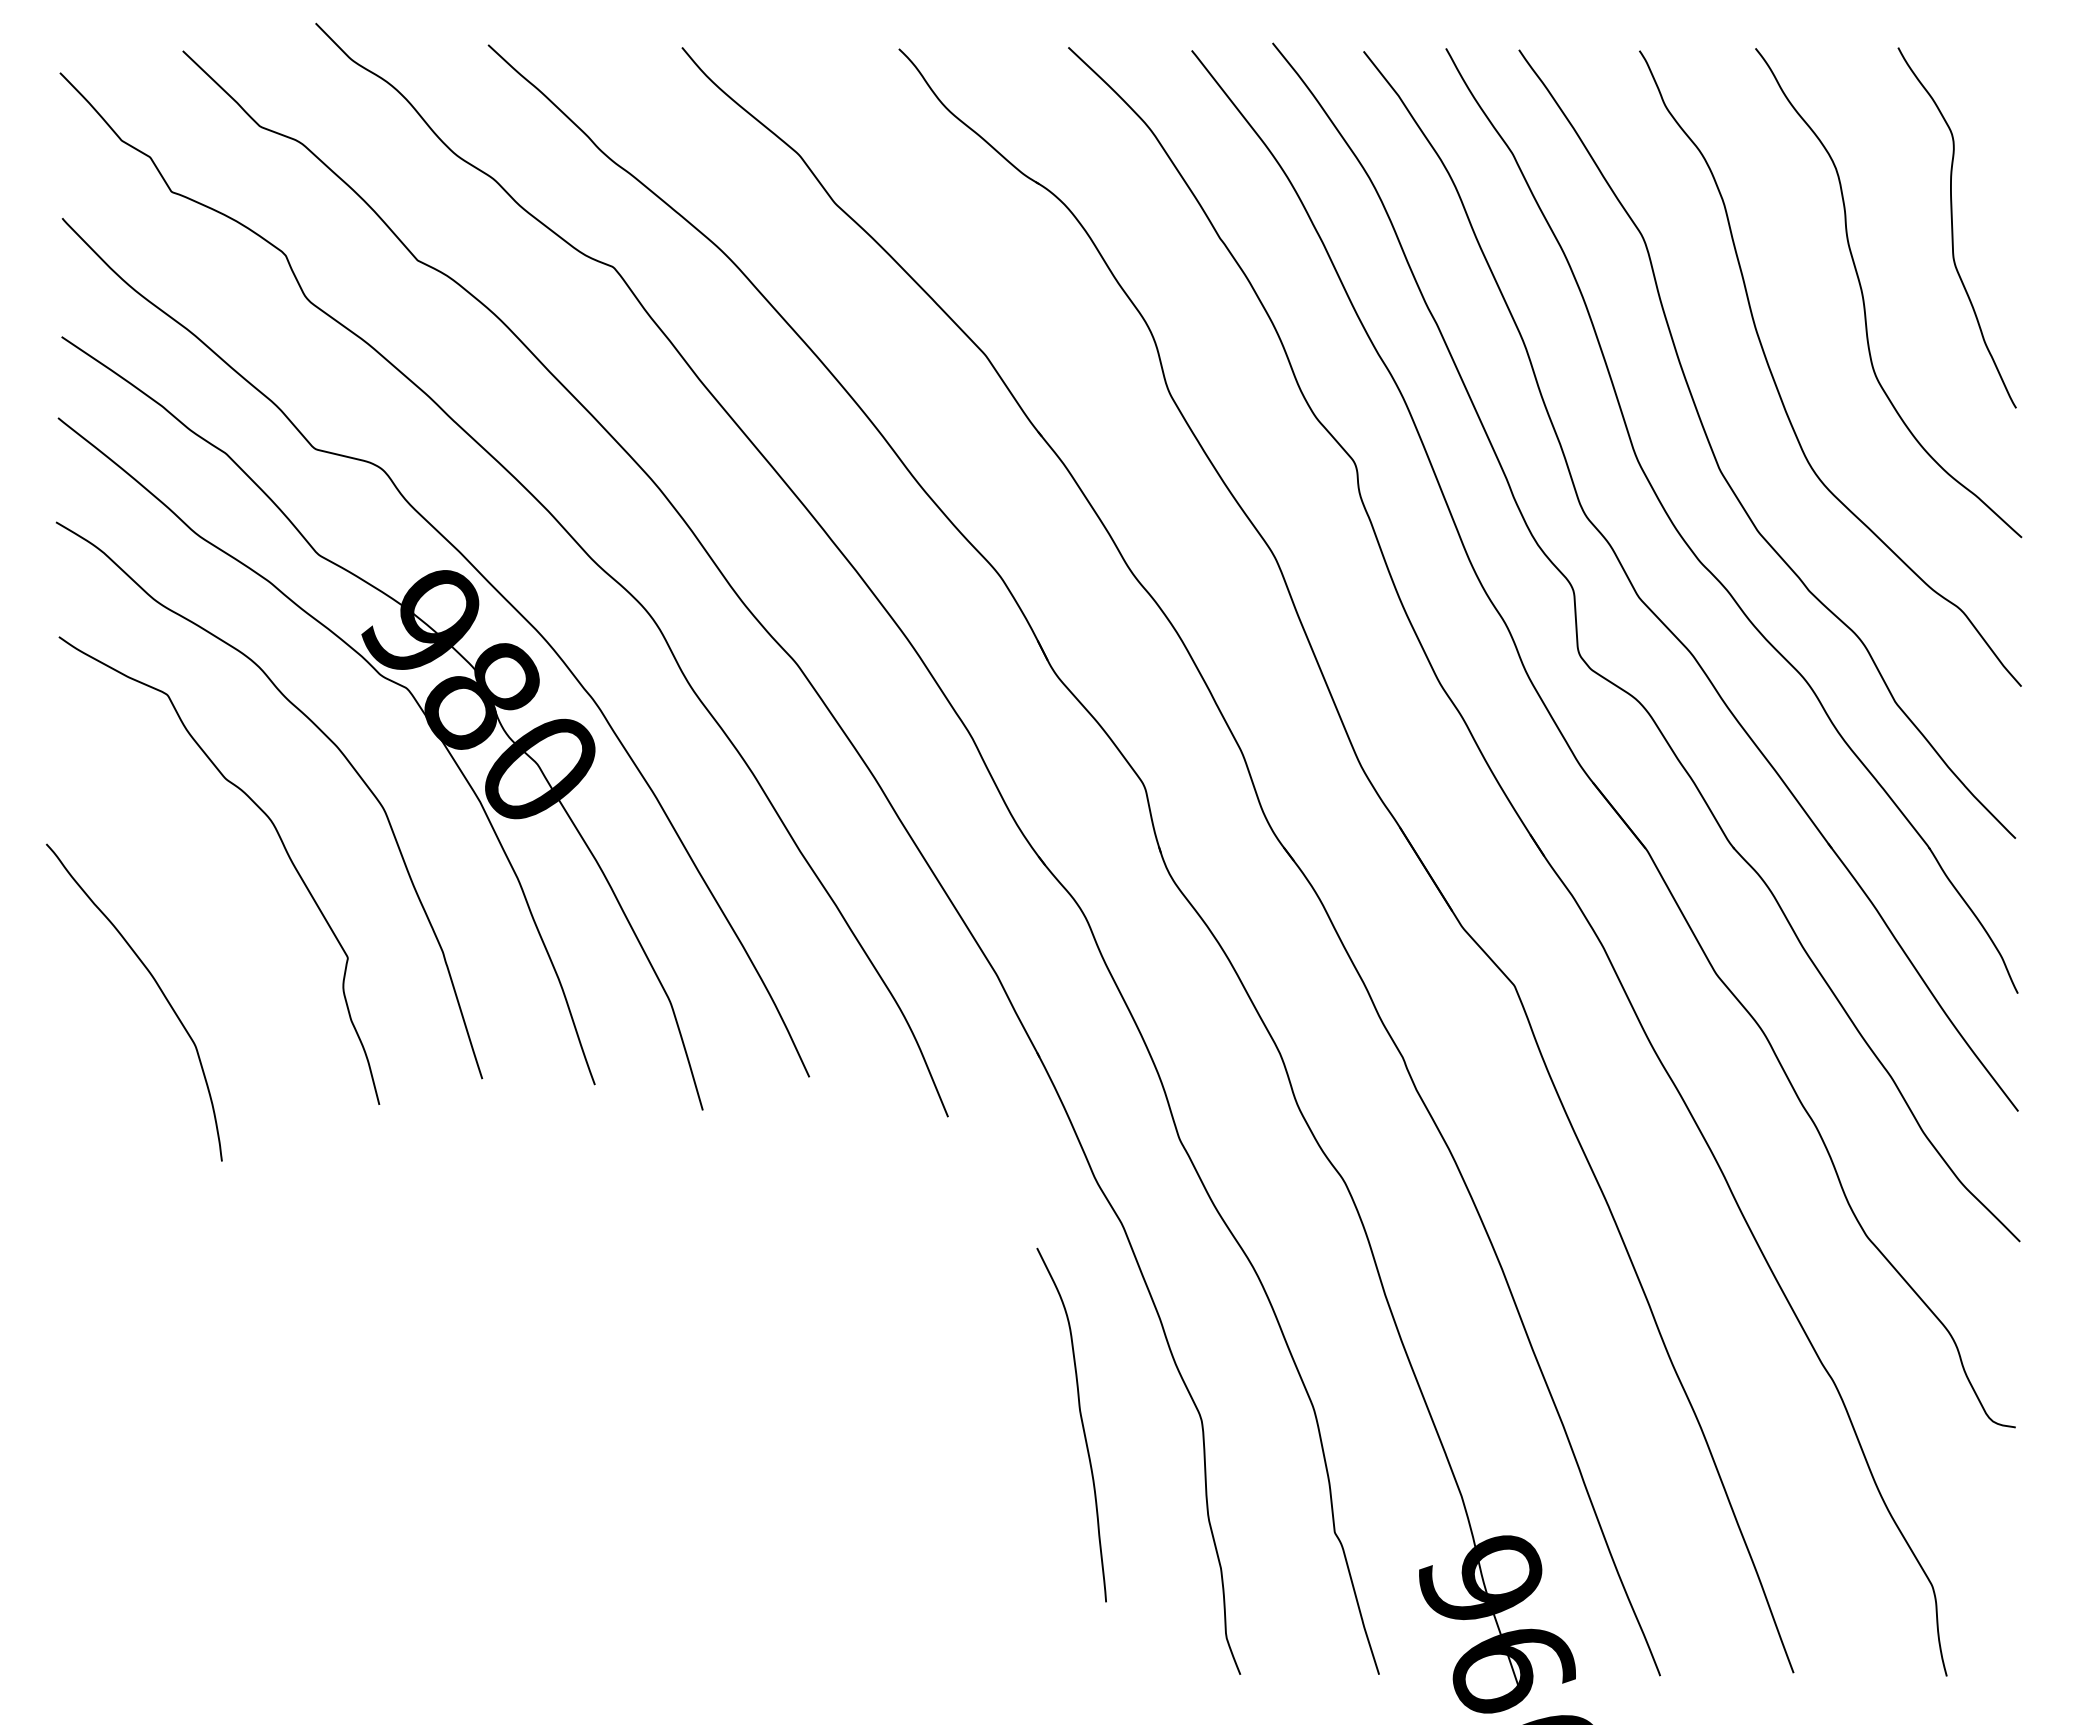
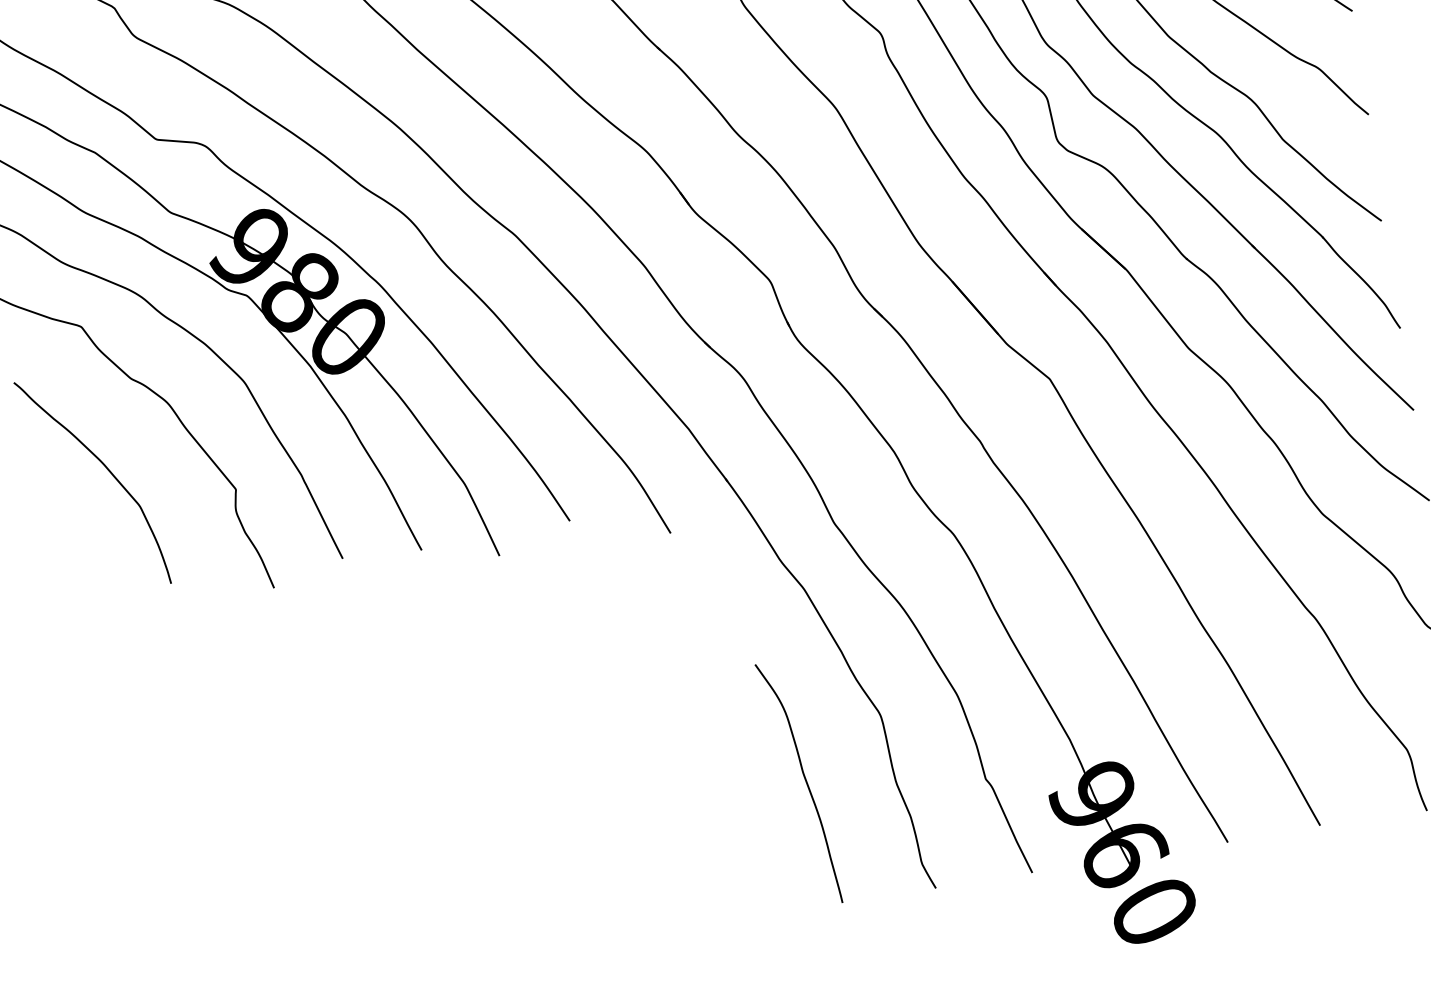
curve: (157, 986) -> (106, 469), moved
curve: (1081, 1424) -> (805, 782), moved

